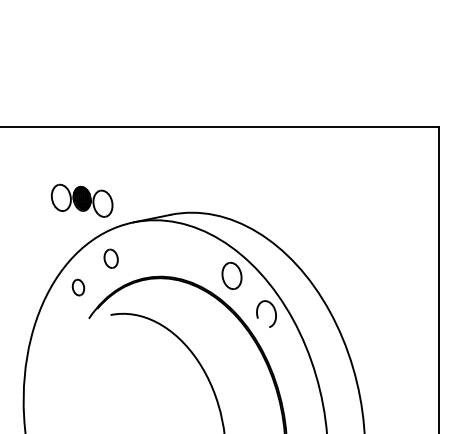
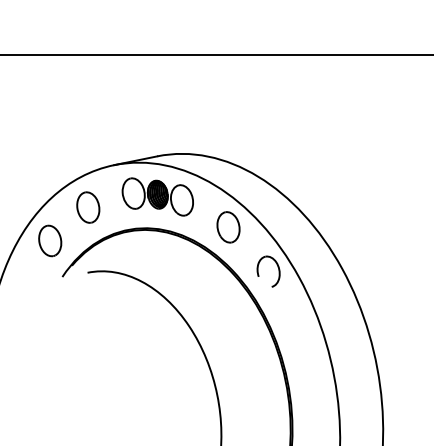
part: (81, 200) -> (157, 196), moved
part: (110, 258) -> (87, 207), size x1.43
part: (78, 287) -> (50, 240), size x1.67

